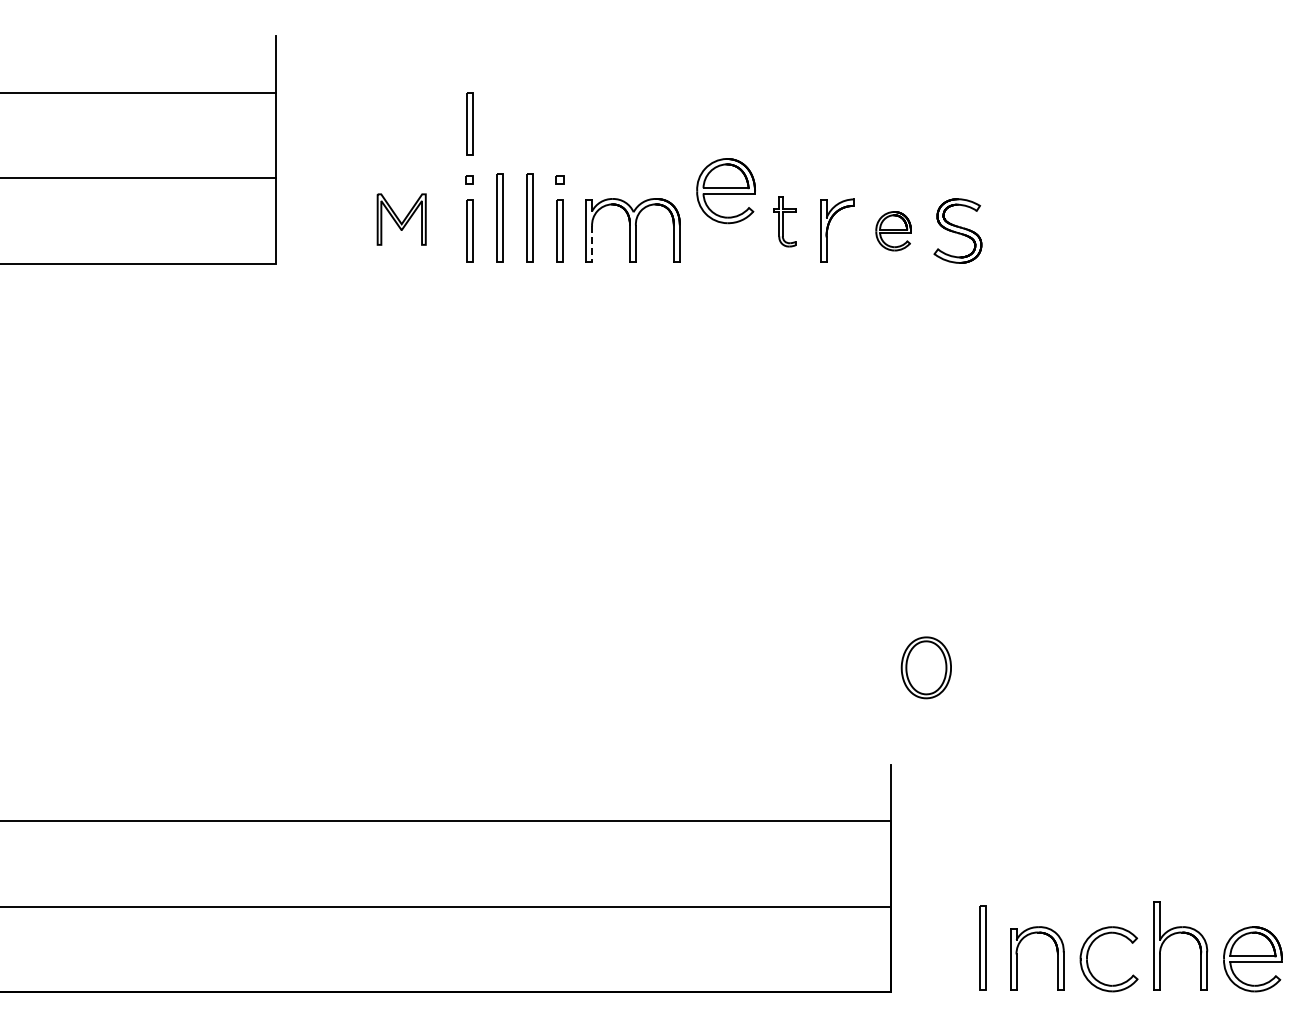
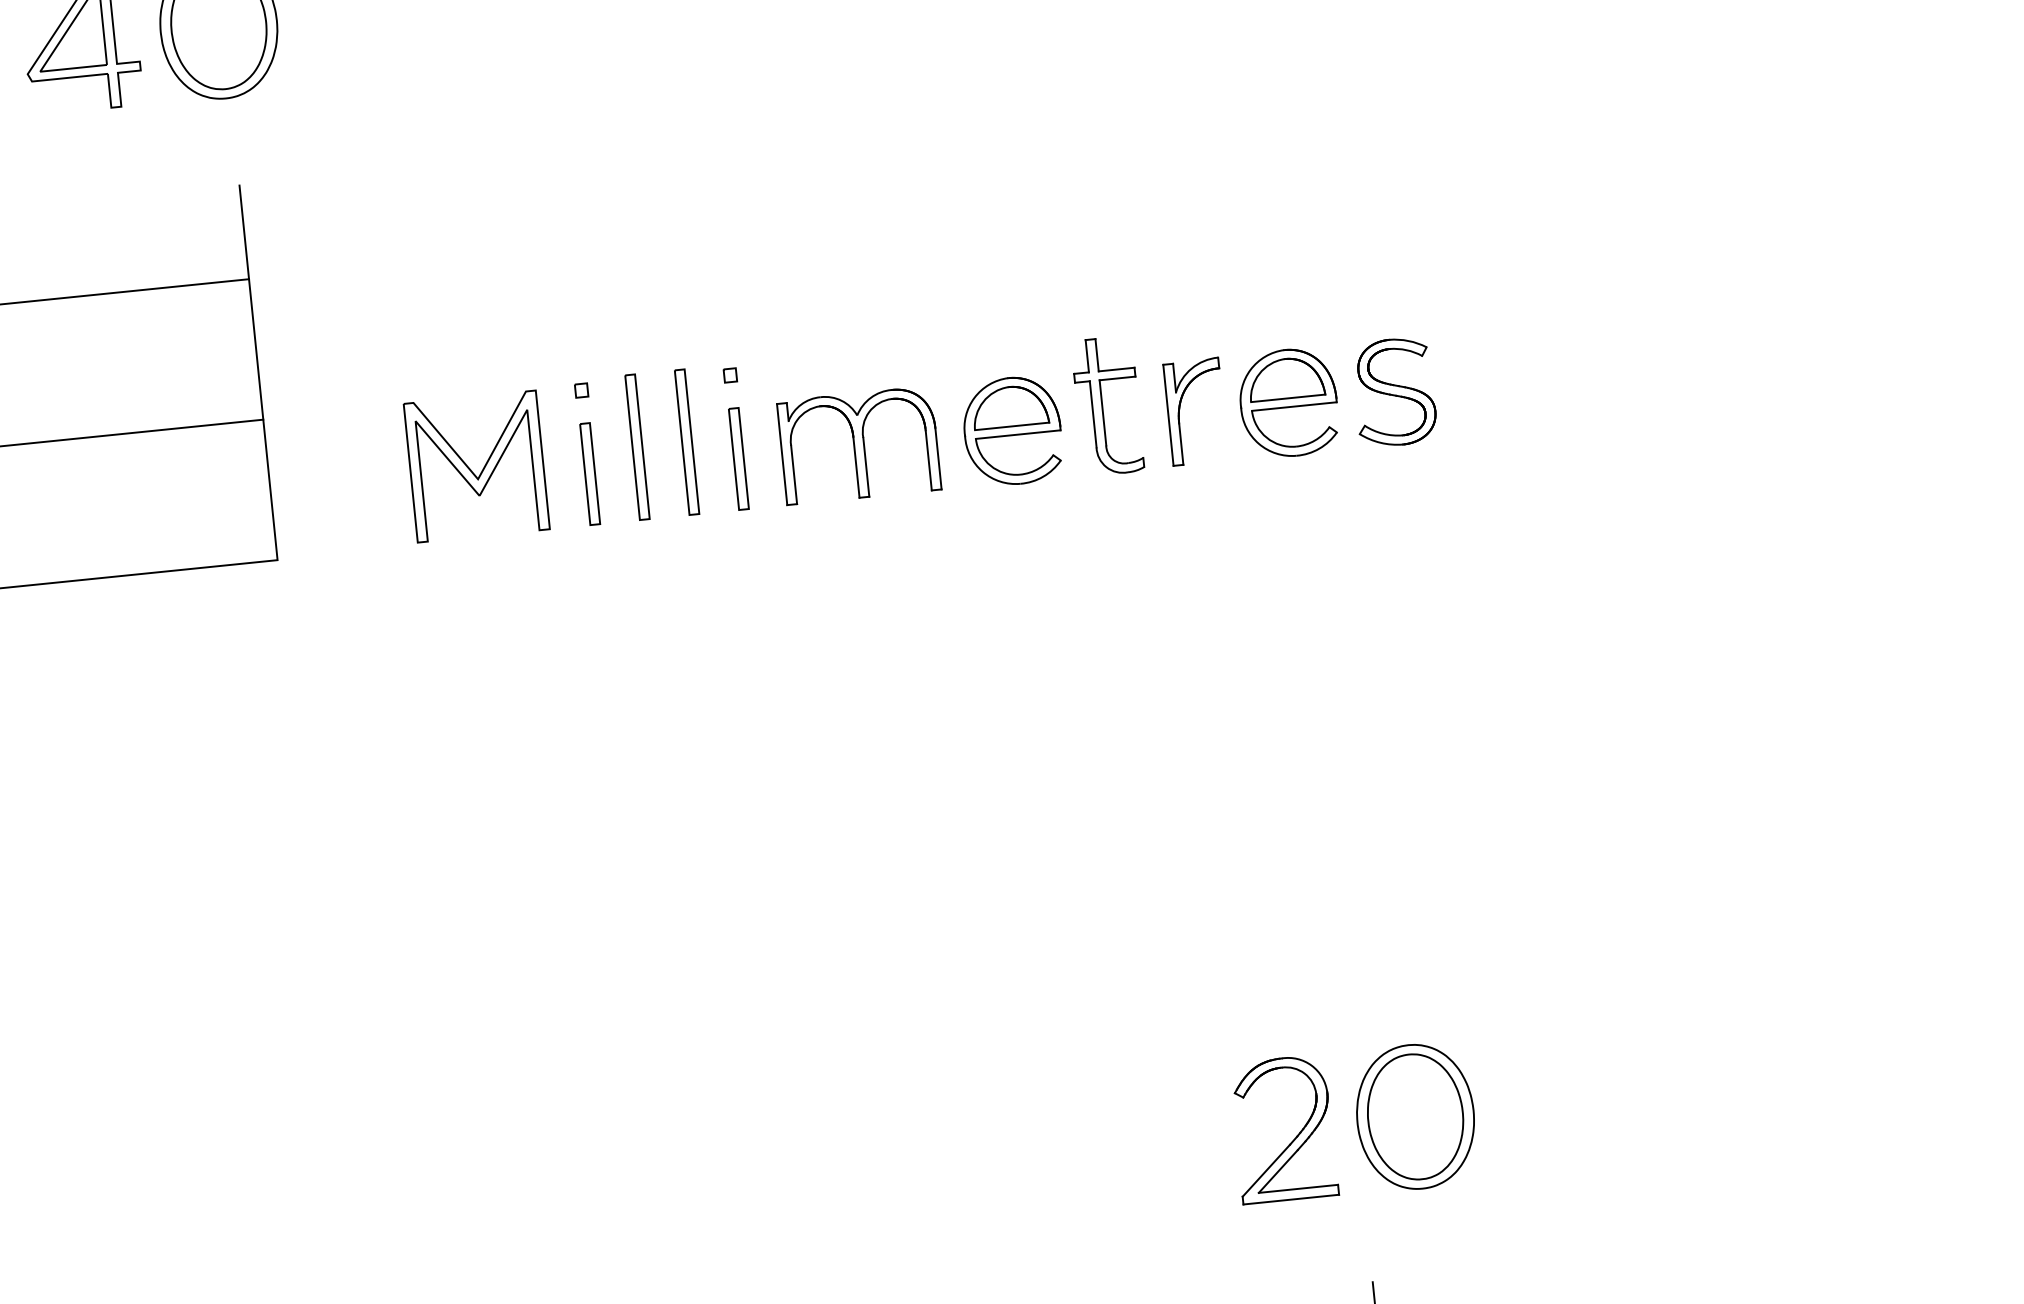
part: (469, 123) -> (572, 296), removed
part: (725, 191) -> (1011, 431), moved
part: (401, 219) -> (476, 466), size x1.67
part: (784, 221) -> (1107, 405), size x1.67
part: (893, 231) -> (1288, 403), size x1.67
line: (592, 244) -> (794, 475), dashed -> solid
part: (926, 667) -> (1415, 1116), size x1.43
part: (852, 672) -> (1294, 1137), added

